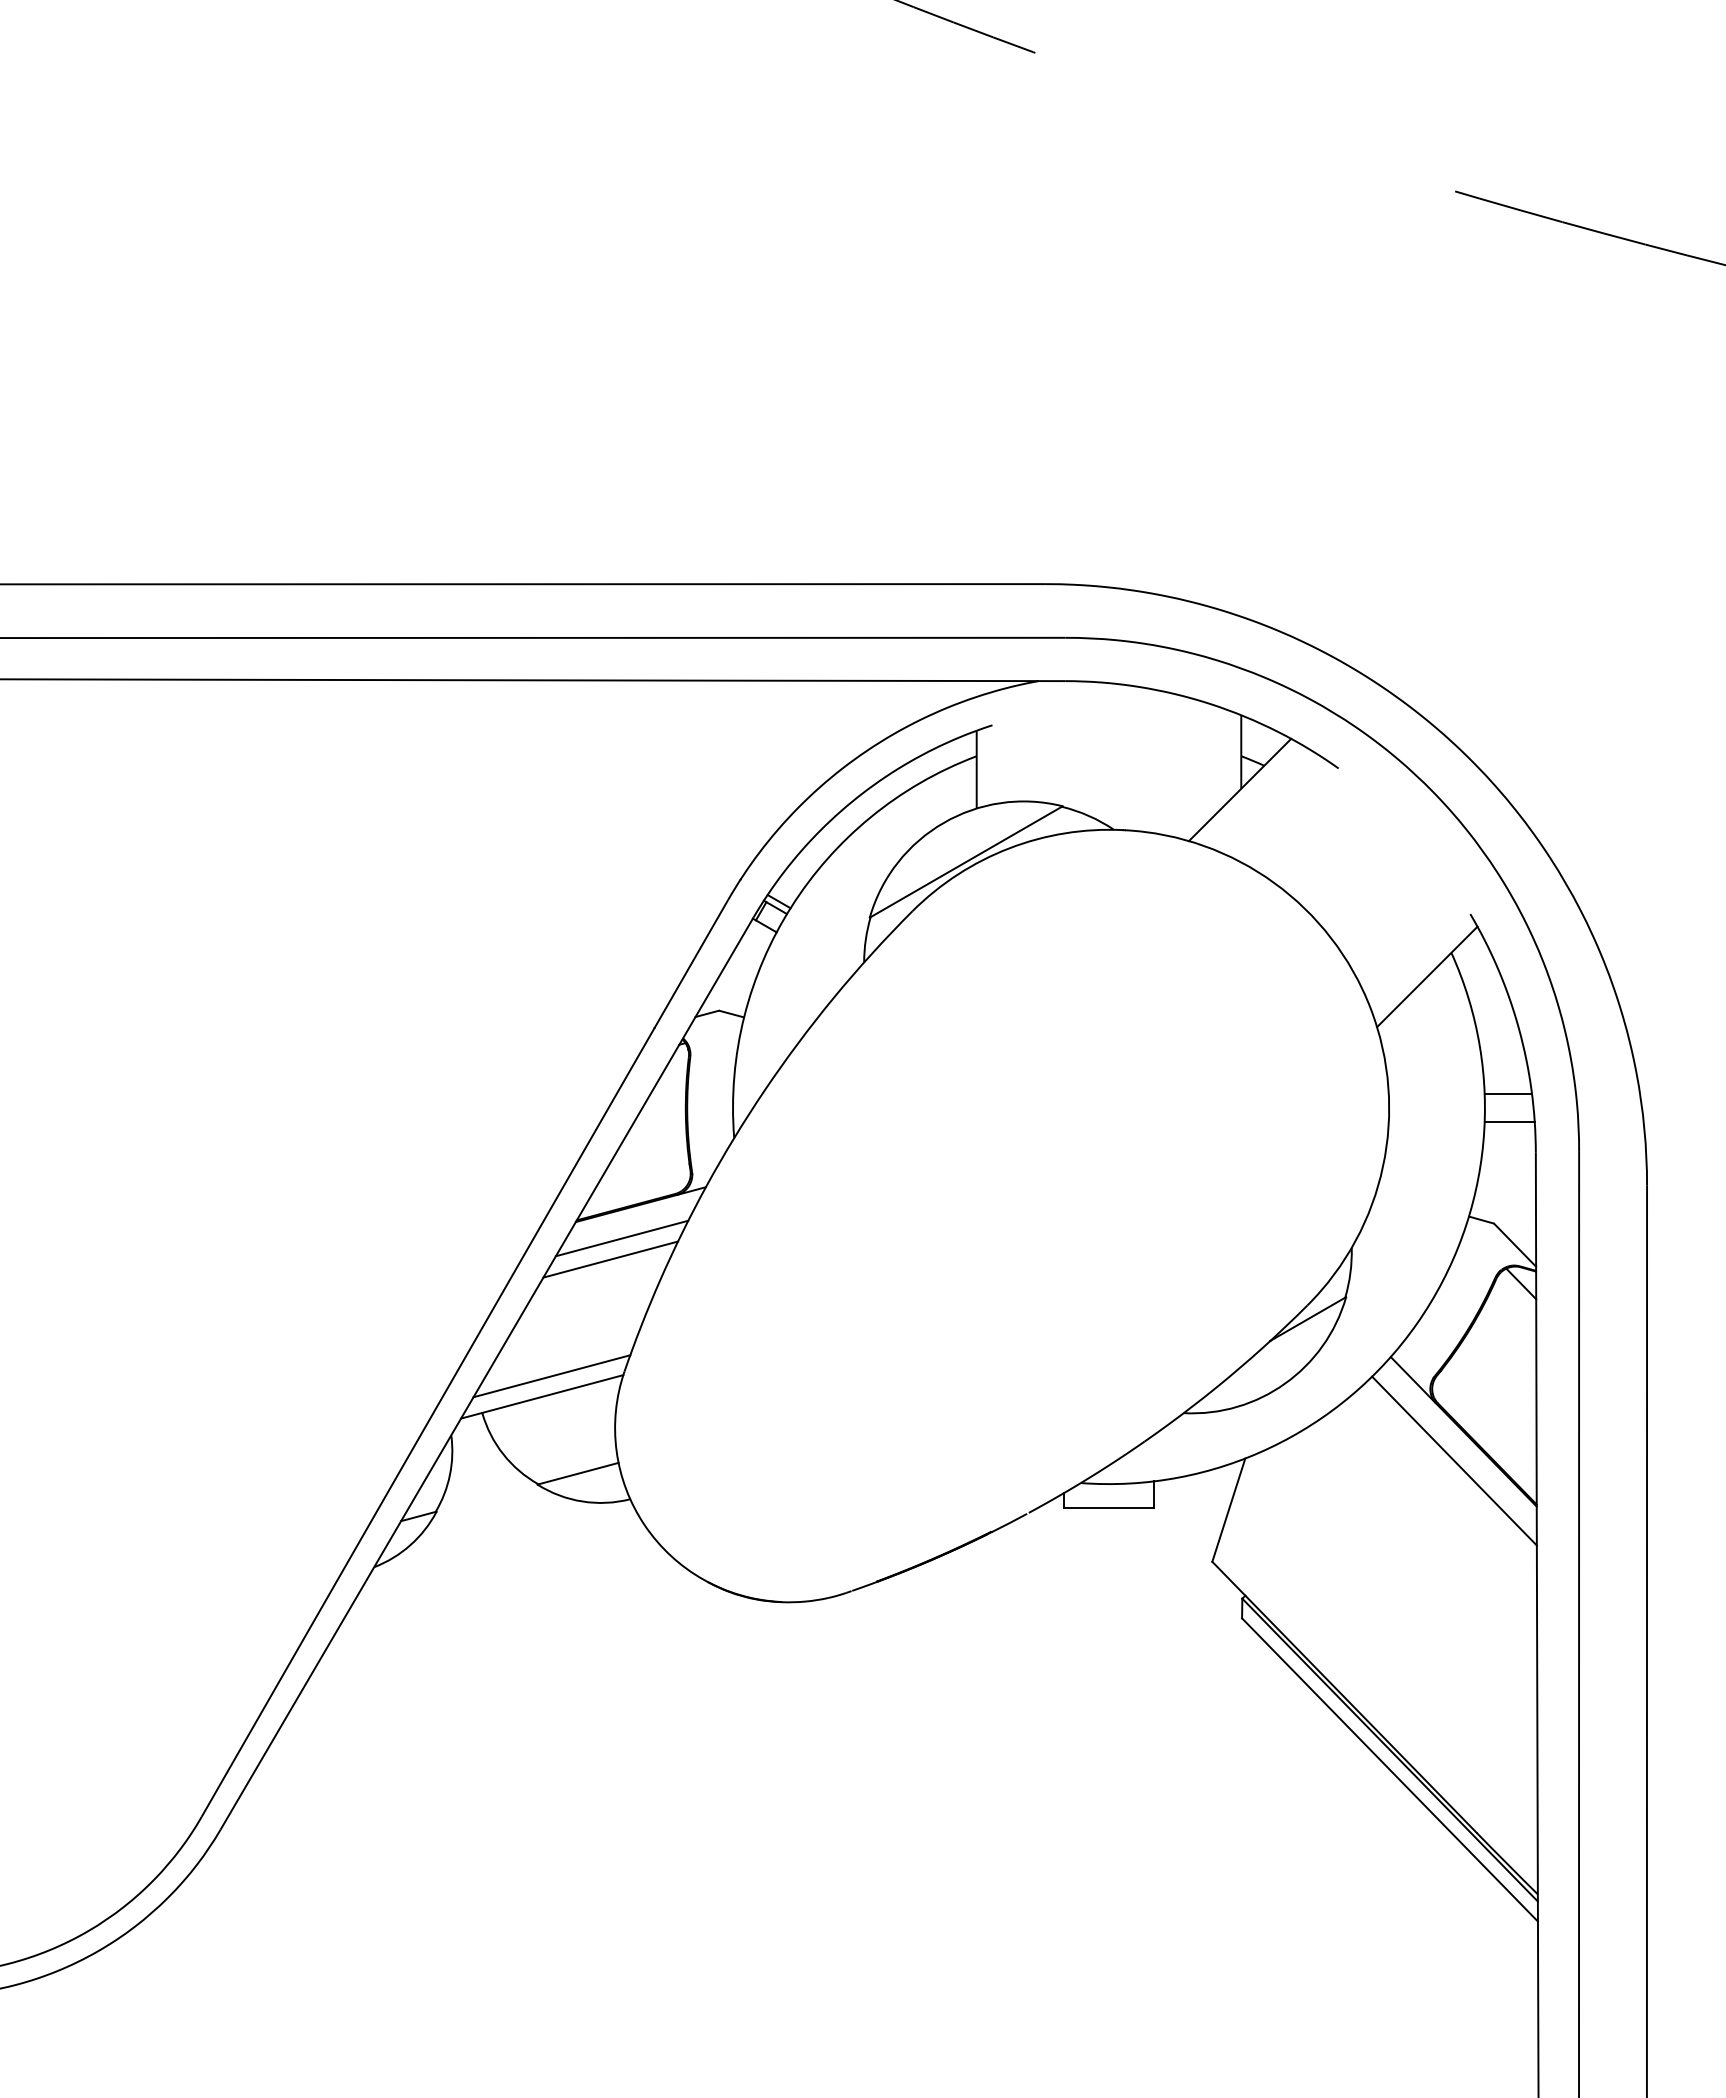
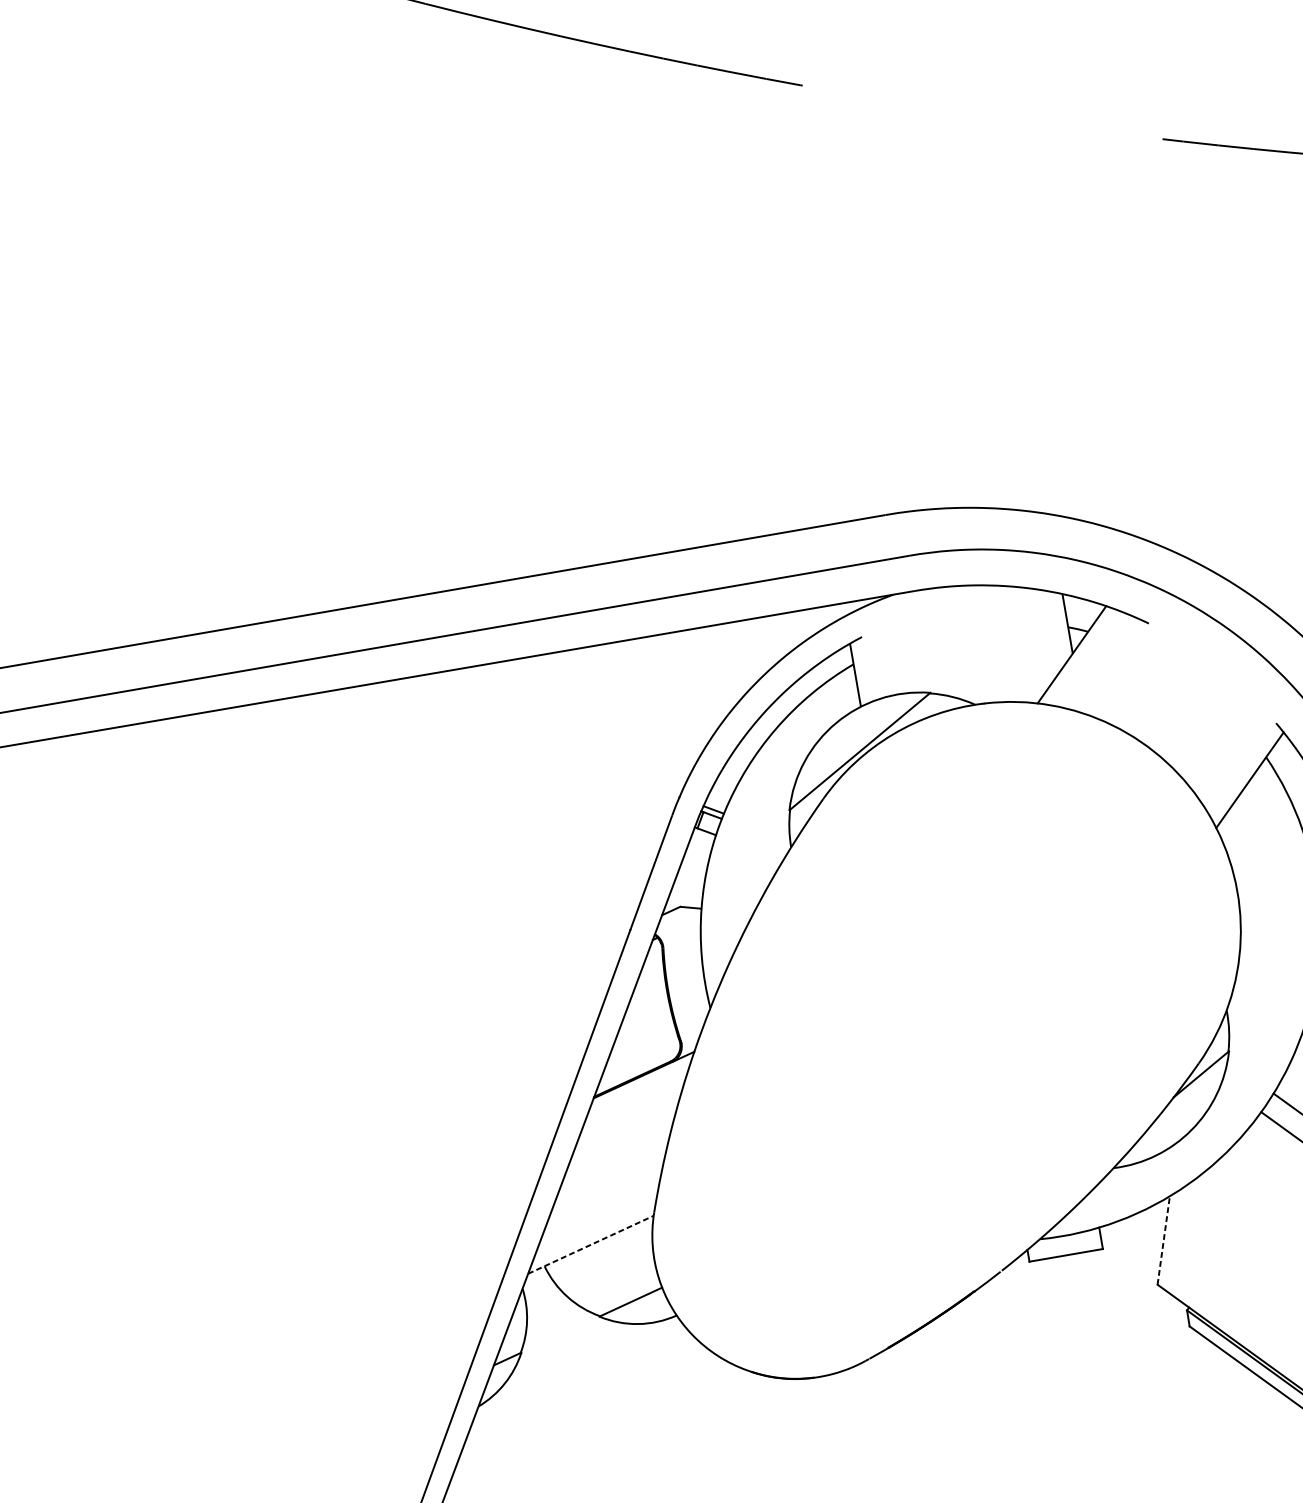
line: (621, 1238) -> (633, 1105), removed
line: (610, 1259) -> (627, 1123), removed
line: (551, 1376) -> (595, 1226), removed
line: (542, 1396) -> (591, 1244), solid -> dashed
line: (1228, 1509) -> (1163, 1240), solid -> dashed

